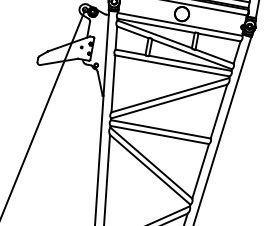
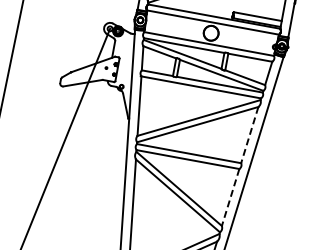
line: (218, 111) -> (249, 135), solid -> dashed
line: (200, 171) -> (230, 197), solid -> dashed

